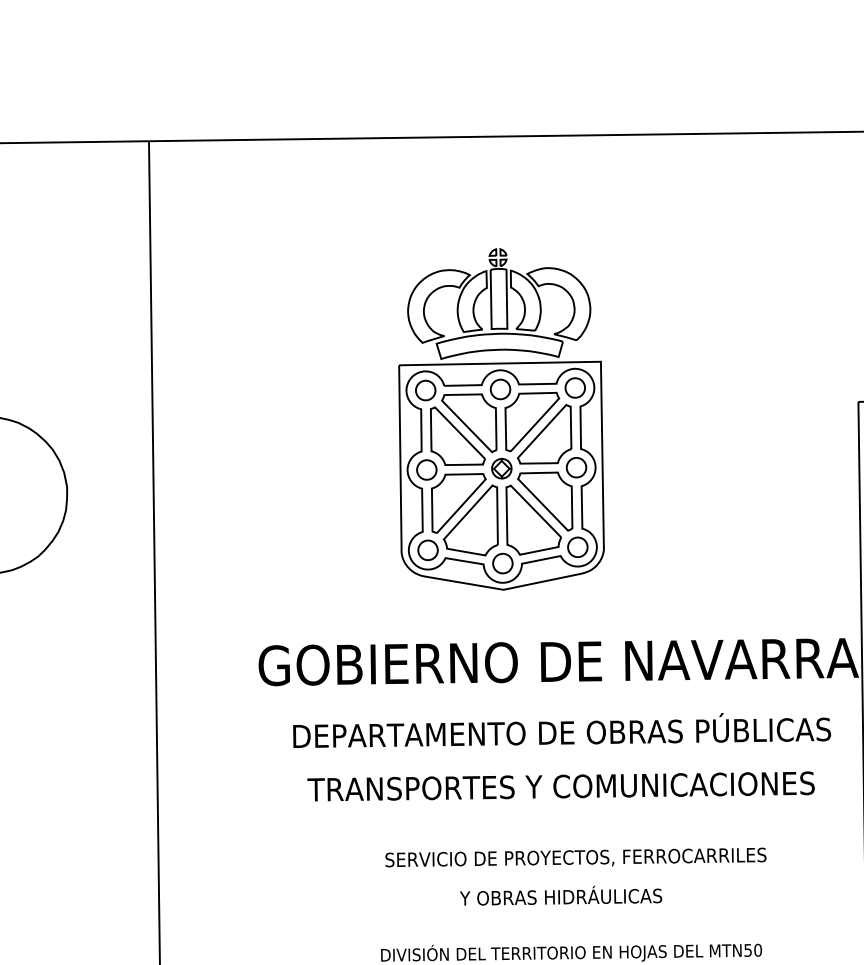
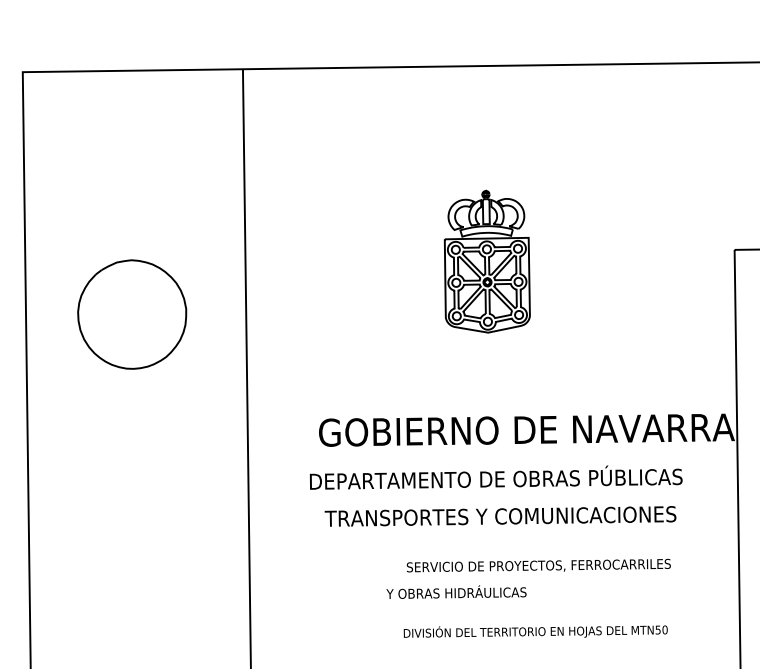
part: (501, 418) -> (487, 261), size x0.6
text: (561, 730) -> (495, 477), moved
text: (561, 786) -> (500, 516), moved
text: (561, 894) -> (456, 591), moved

